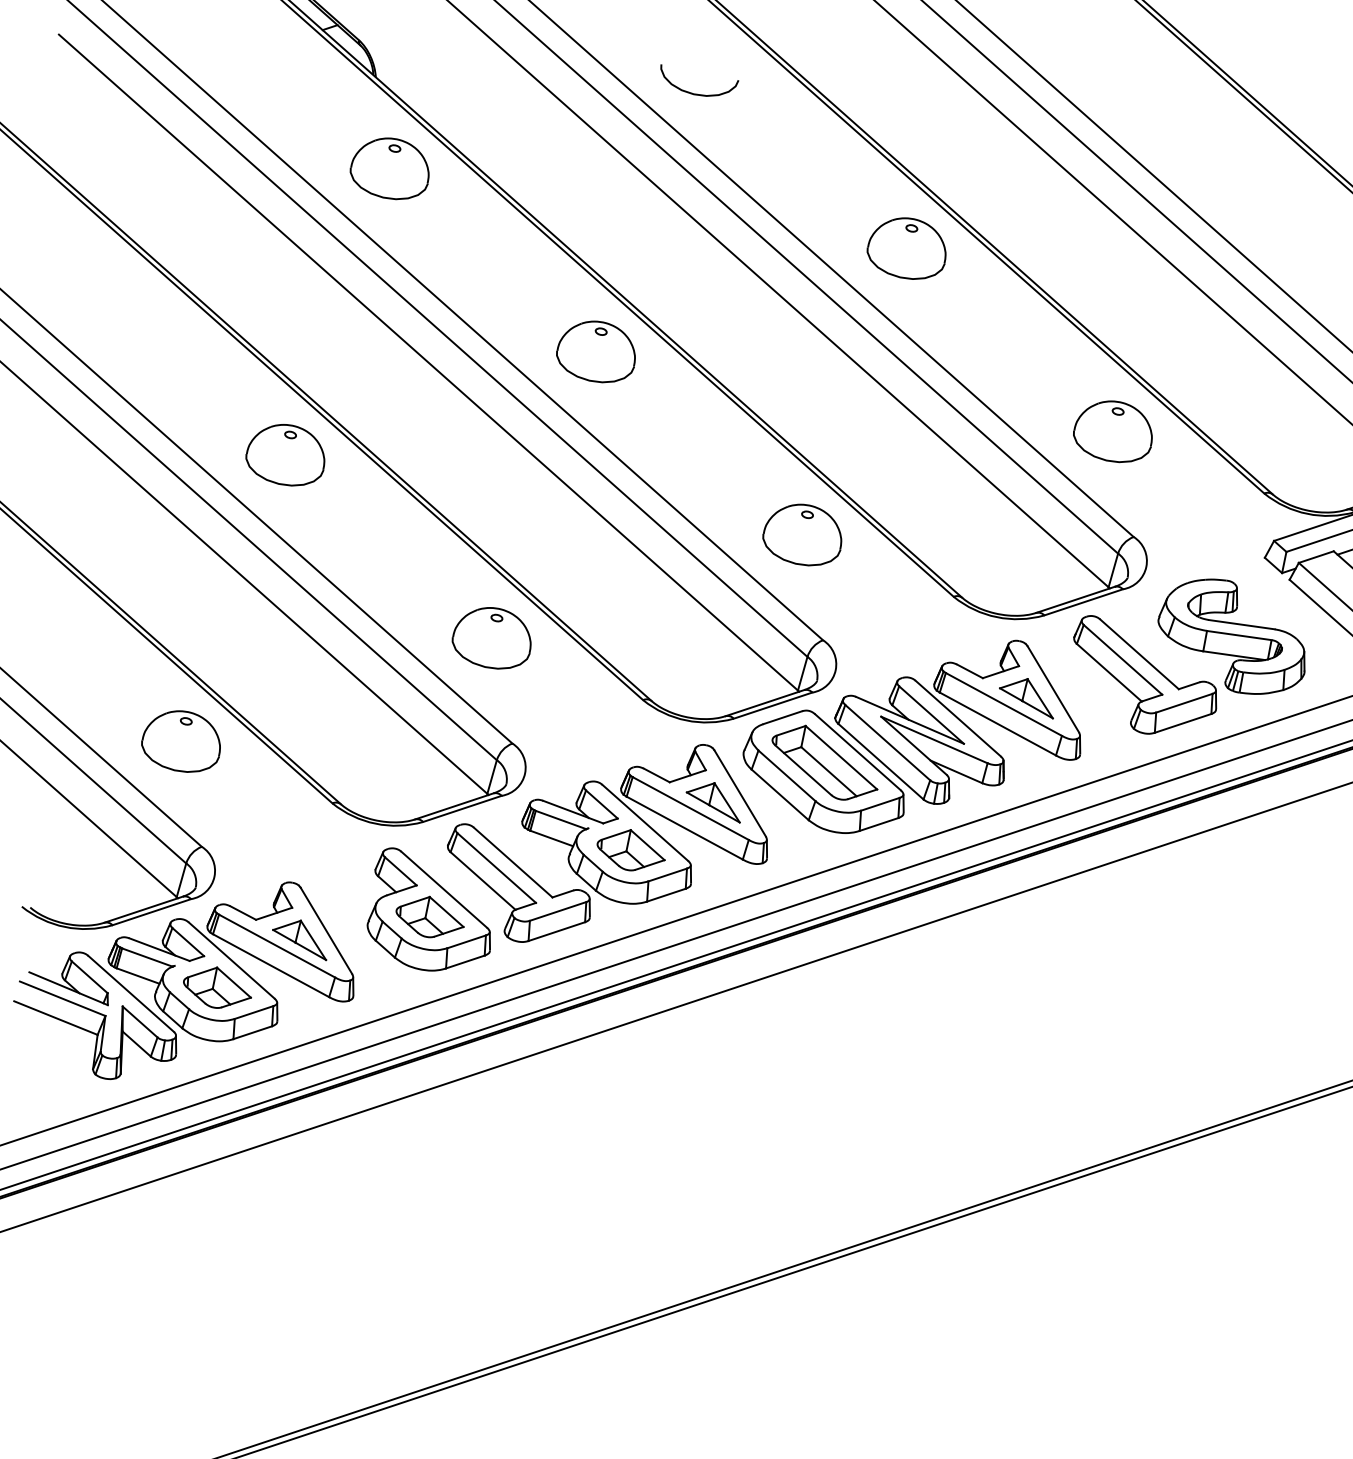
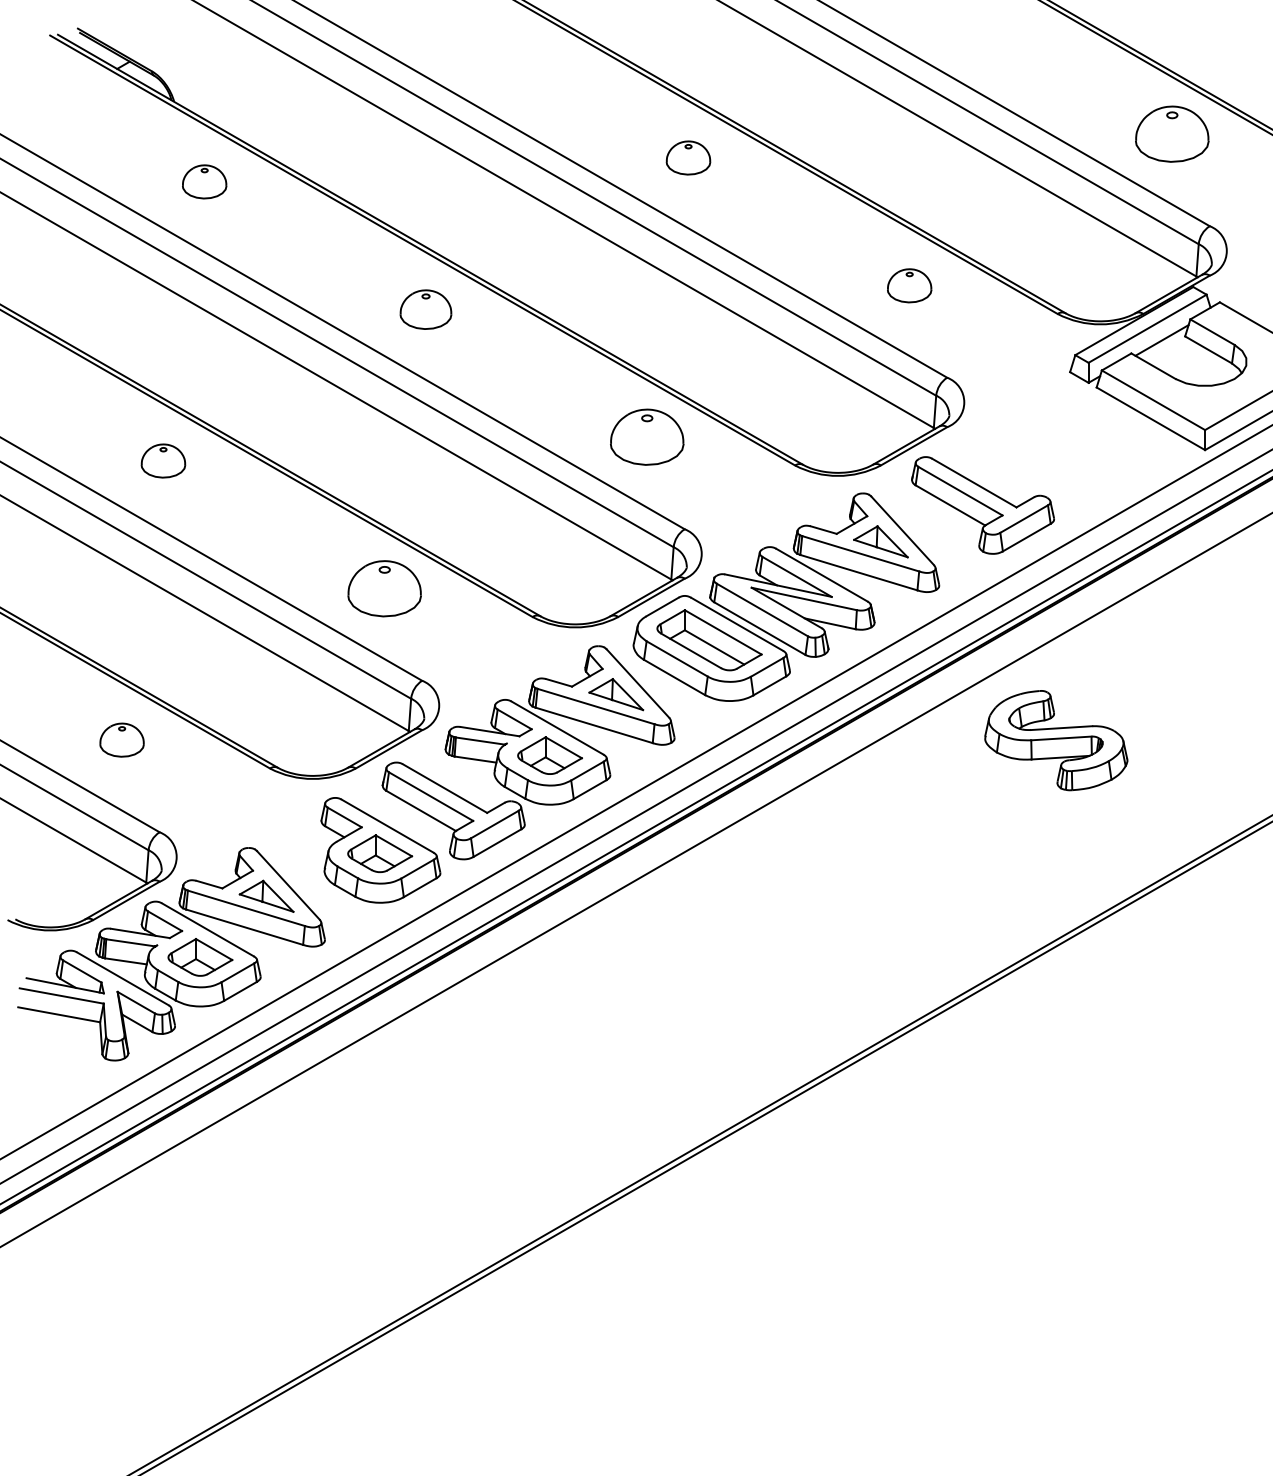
curve: (698, 93) -> (469, 56), removed
part: (390, 168) -> (204, 181), size x0.6
part: (907, 247) -> (688, 157), size x0.6
part: (596, 351) -> (425, 309), size x0.7
part: (1113, 431) -> (909, 285), size x0.6
part: (286, 454) -> (163, 460), size x0.6
part: (1233, 636) -> (1056, 740), moved
part: (181, 740) -> (121, 739), size x0.6

